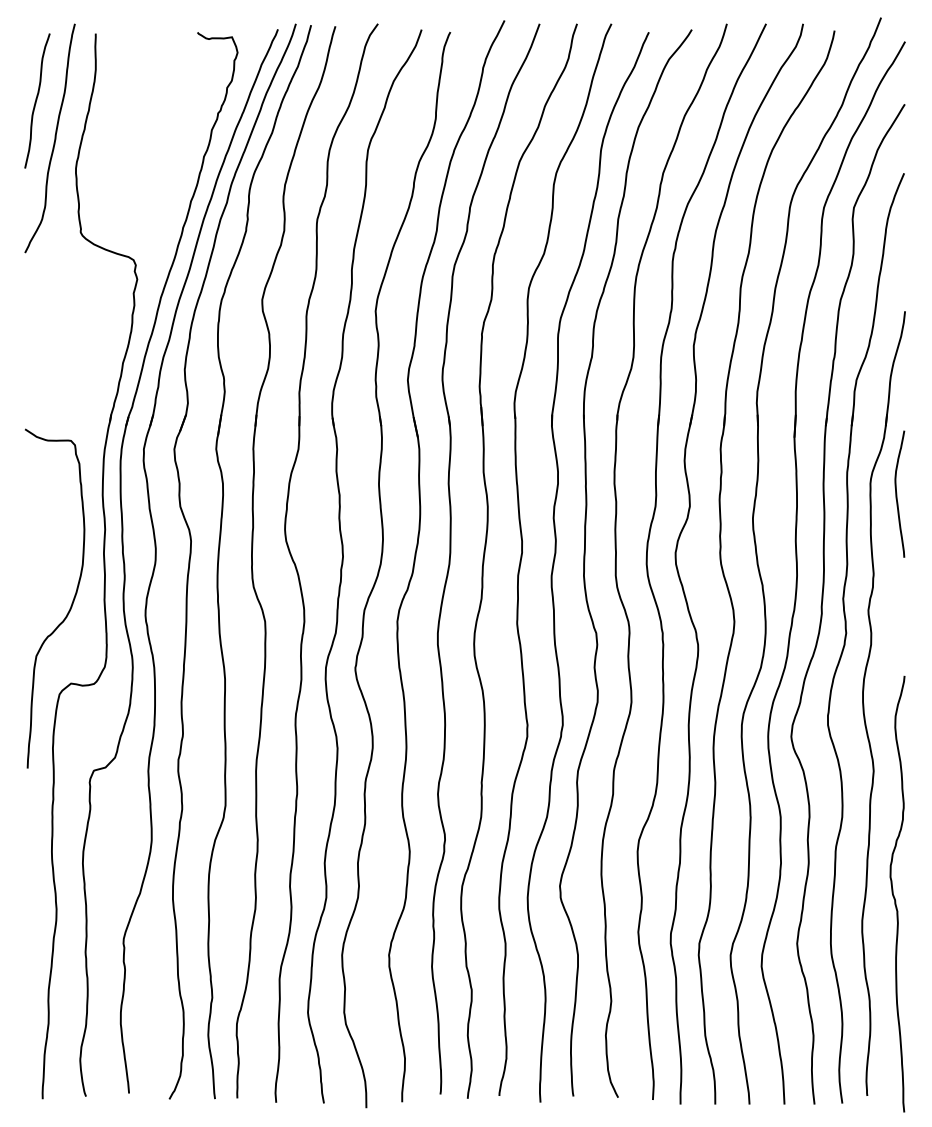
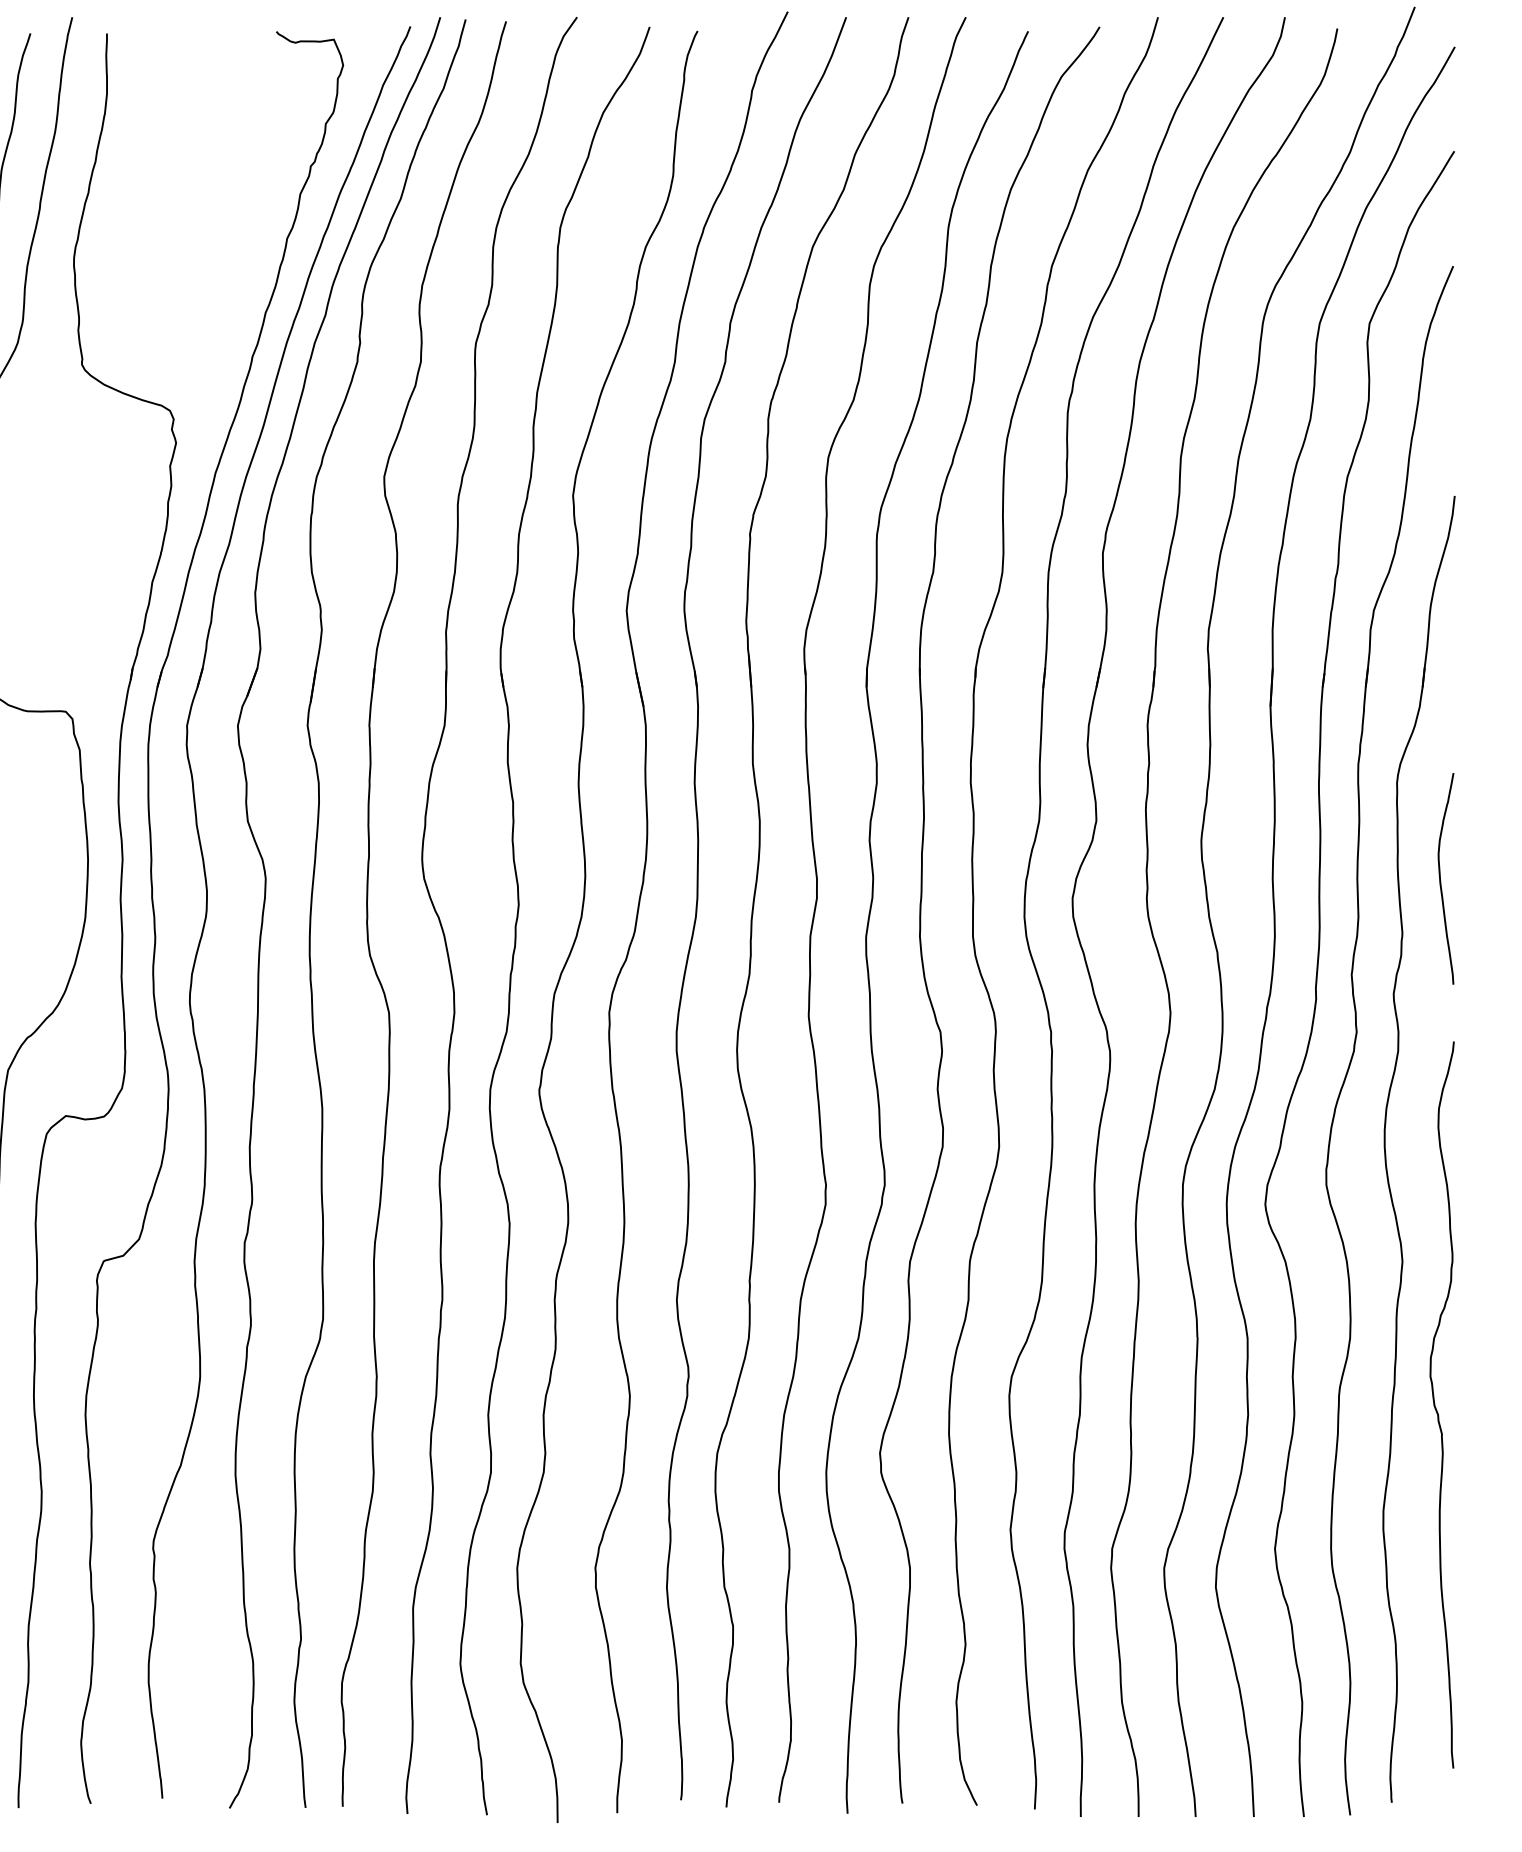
curve: (897, 493) -> (1442, 877), moved
curve: (894, 895) -> (1437, 1407), moved

